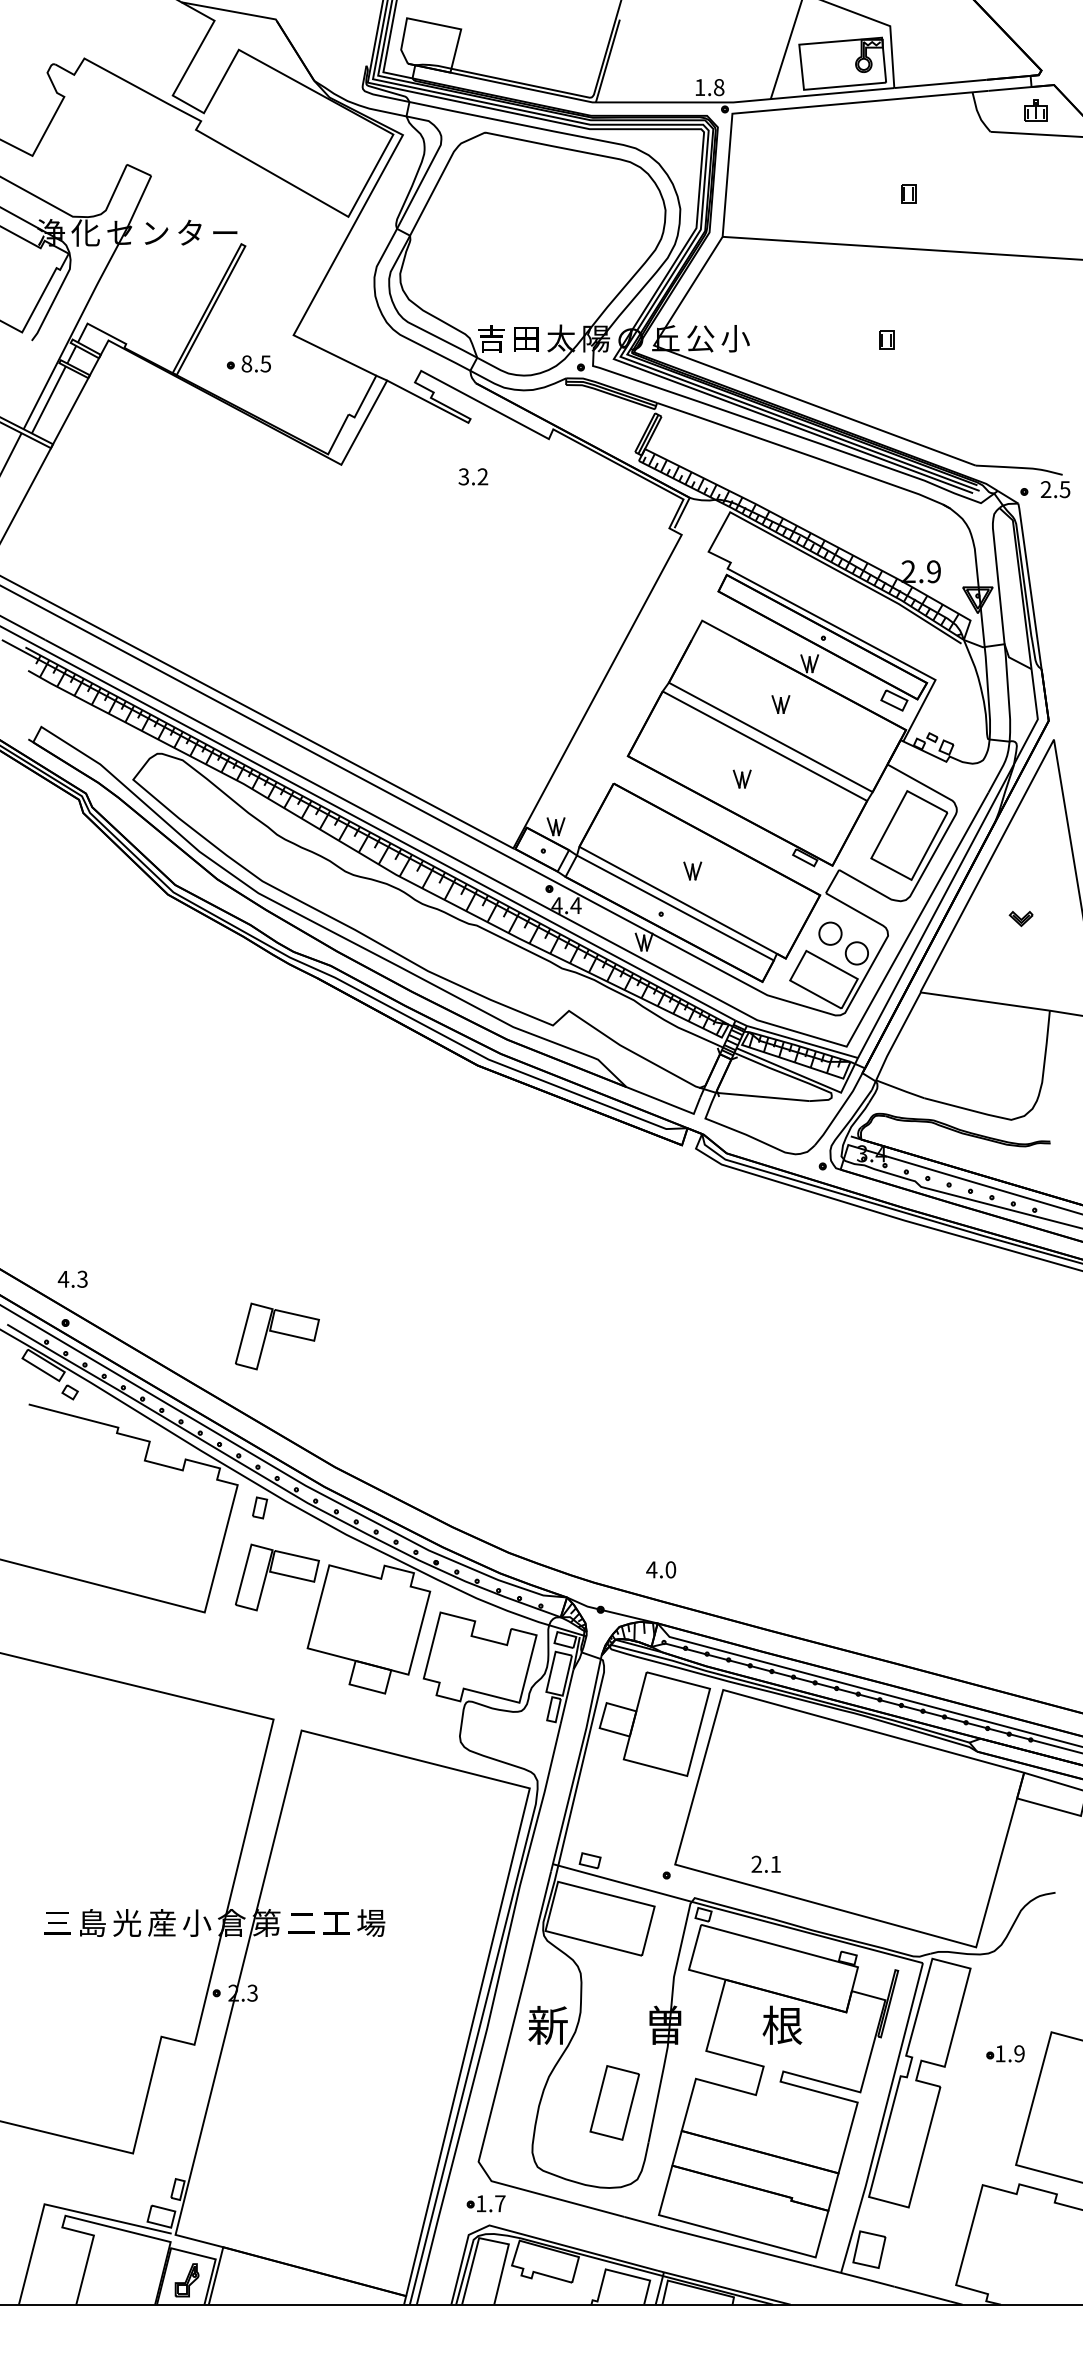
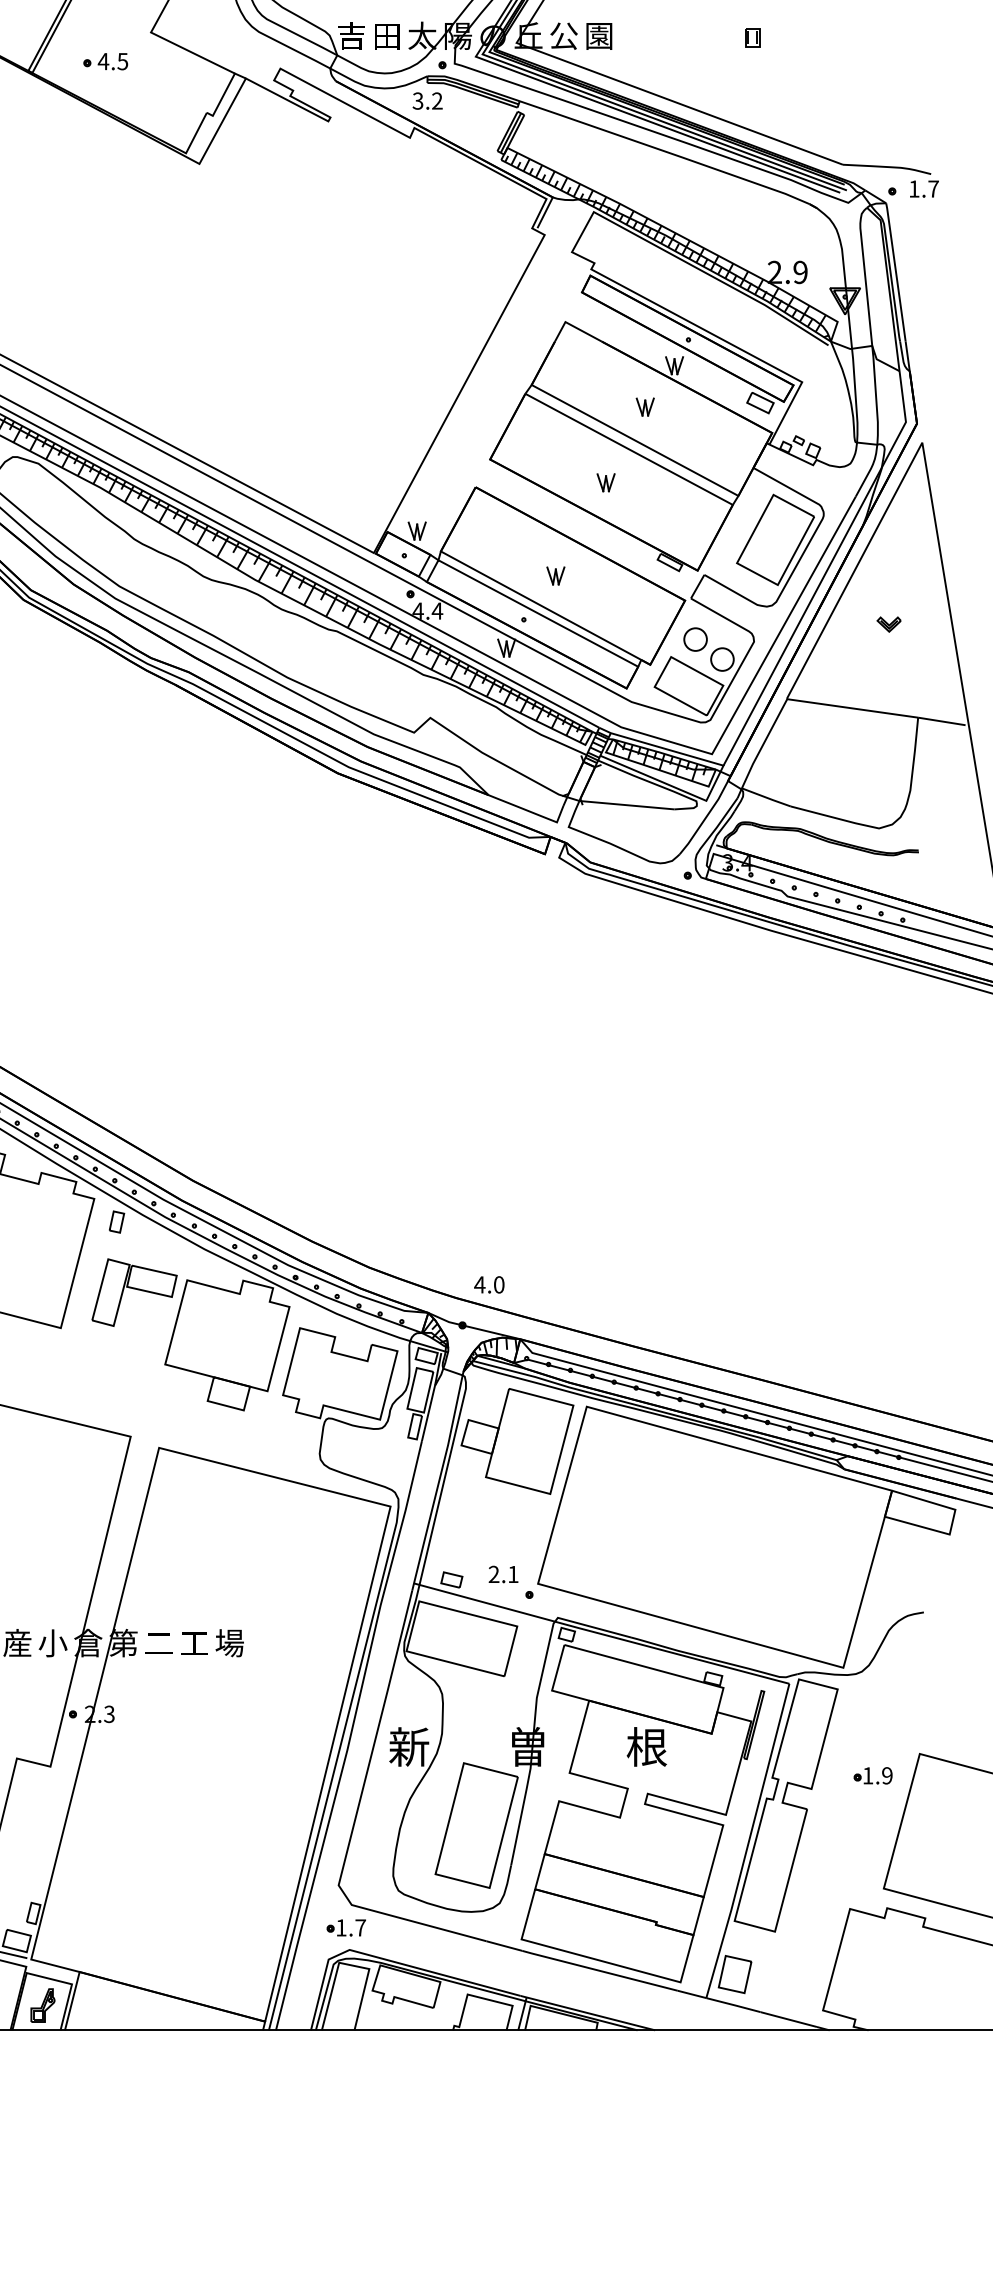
text: (735, 338) -> (599, 35), 小 -> 園
text: (246, 363) -> (103, 61), 8.5 -> 4.5
text: (473, 476) -> (427, 100), moved
text: (1055, 489) -> (923, 188), 2.5 -> 1.7
part: (277, 1336) -> (134, 1048), removed
text: (661, 1569) -> (489, 1284), moved
text: (765, 1863) -> (502, 1573), moved
part: (614, 2102) -> (476, 1825), size x1.67

